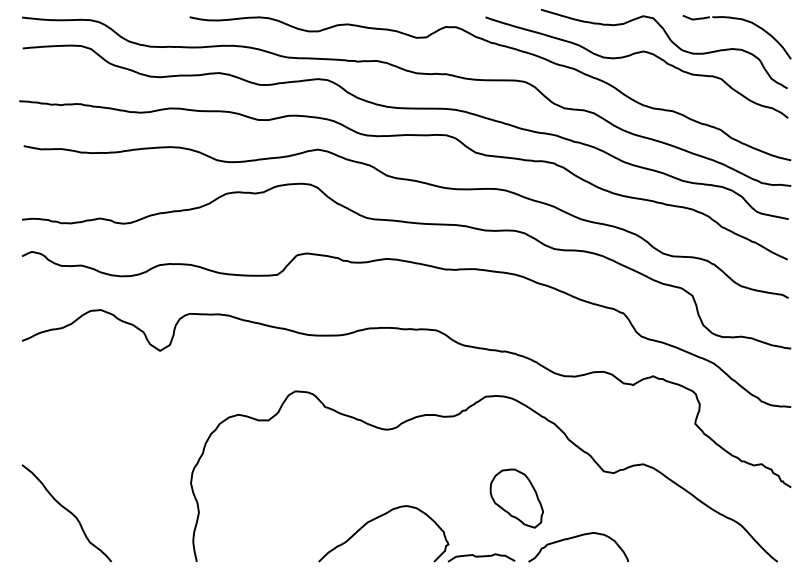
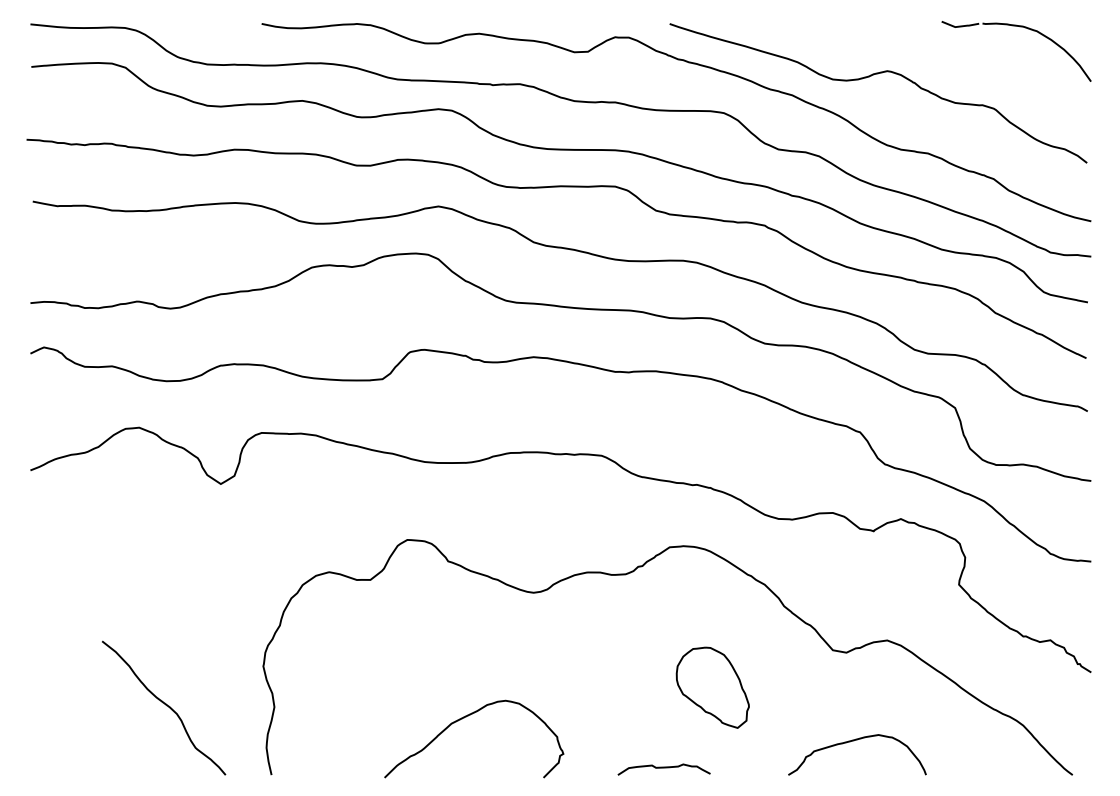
curve: (670, 41) -> (924, 57), removed
curve: (67, 511) -> (164, 705), moved
curve: (376, 519) -> (464, 719), moved
curve: (577, 537) -> (855, 741), moved

